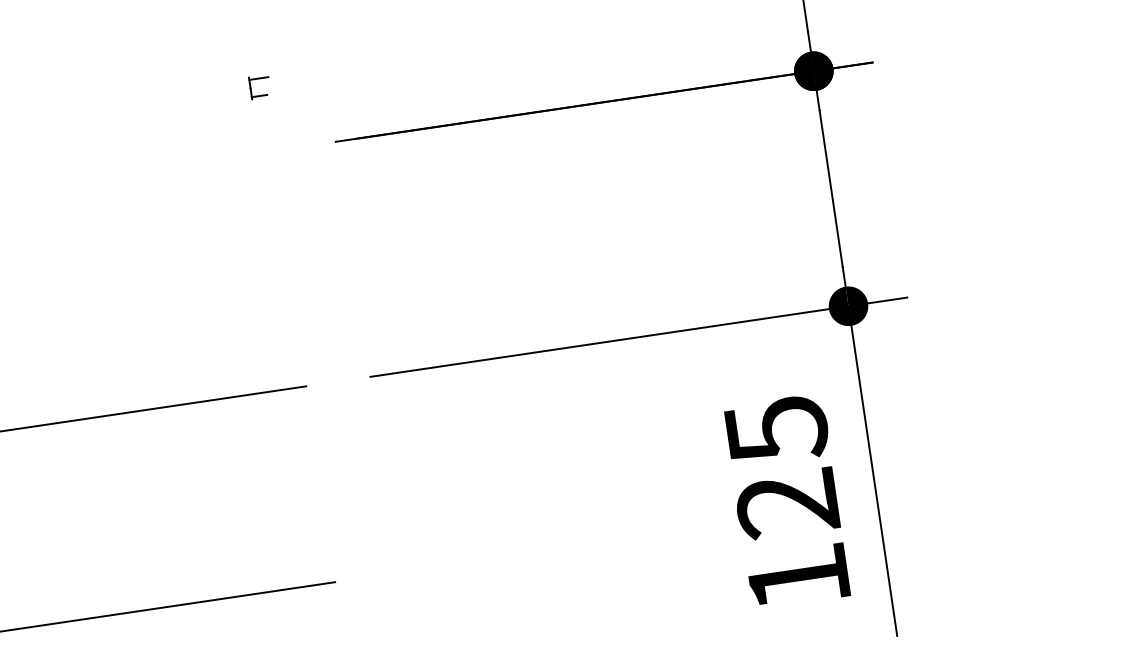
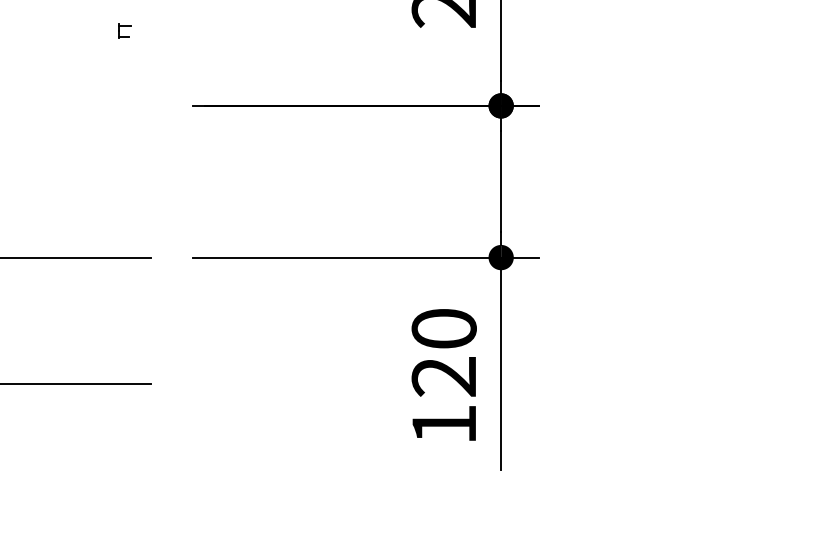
part: (259, 85) -> (124, 30), moved
text: (775, 430) -> (443, 329), 125 -> 120

